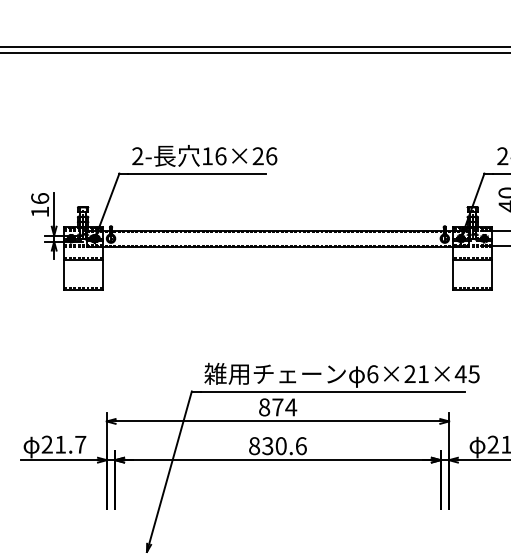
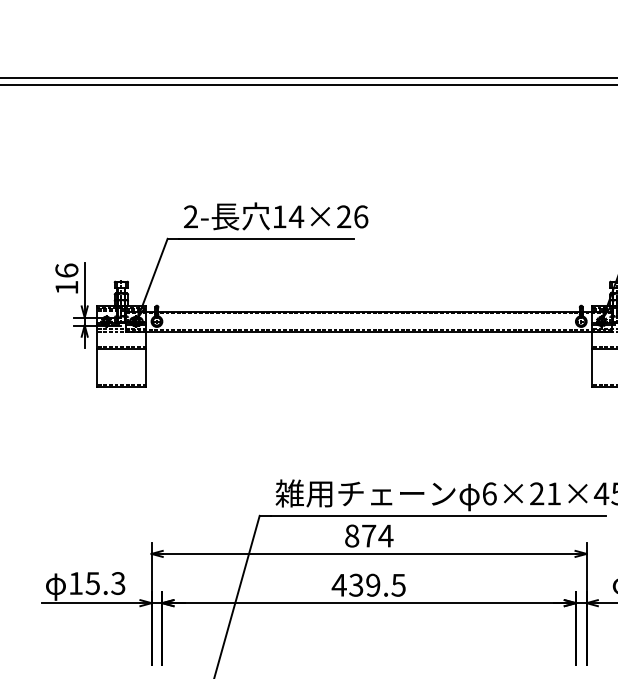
text: (220, 156) -> (296, 217), 16×26 -> 14×26
text: (63, 444) -> (96, 583), 21.7 -> 15.3
text: (277, 446) -> (368, 585), 830.6 -> 439.5

